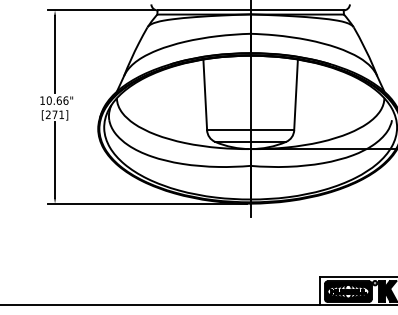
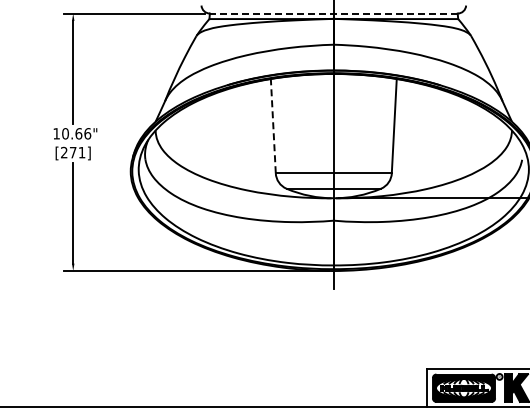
line: (250, 10) -> (333, 13), solid -> dashed
line: (205, 94) -> (273, 125), solid -> dashed

